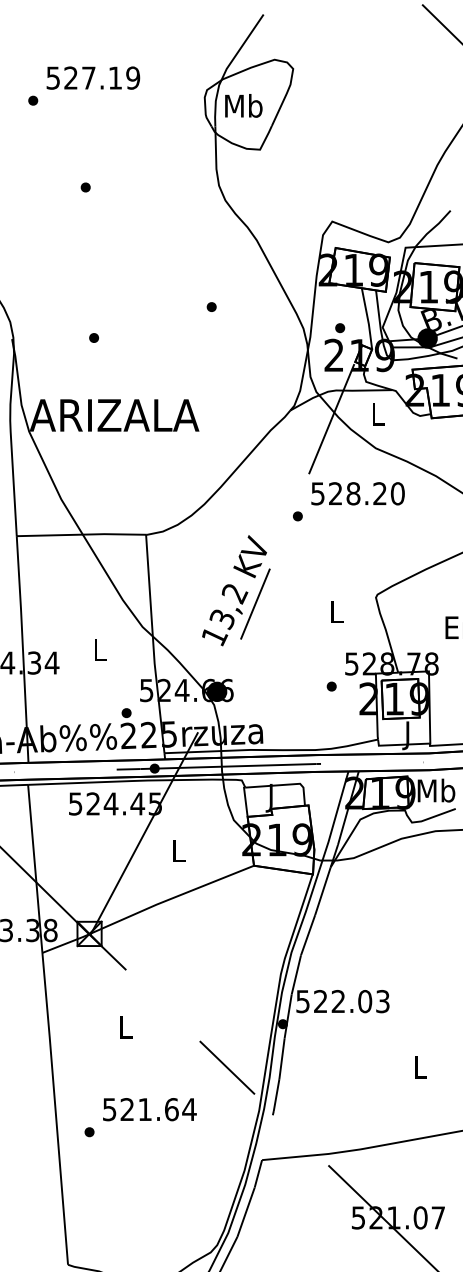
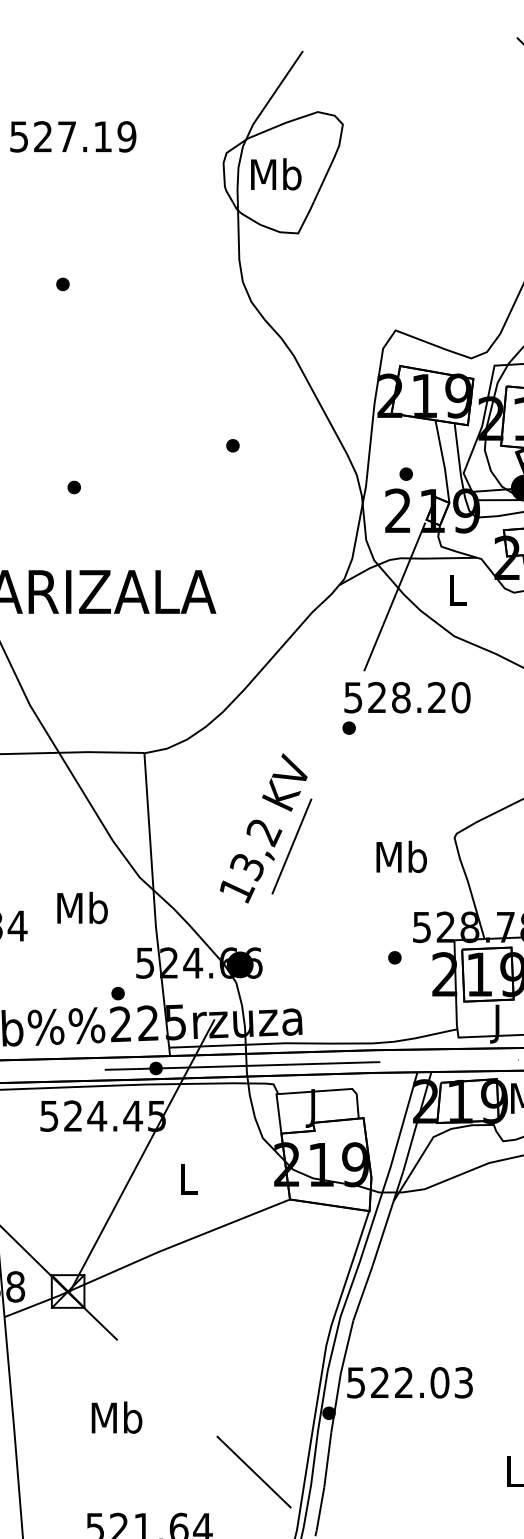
text: (357, 493) -> (406, 697), moved
text: (336, 611) -> (401, 856), L -> Mb
text: (99, 649) -> (81, 907), L -> Mb
text: (125, 1027) -> (116, 1417), L -> Mb

